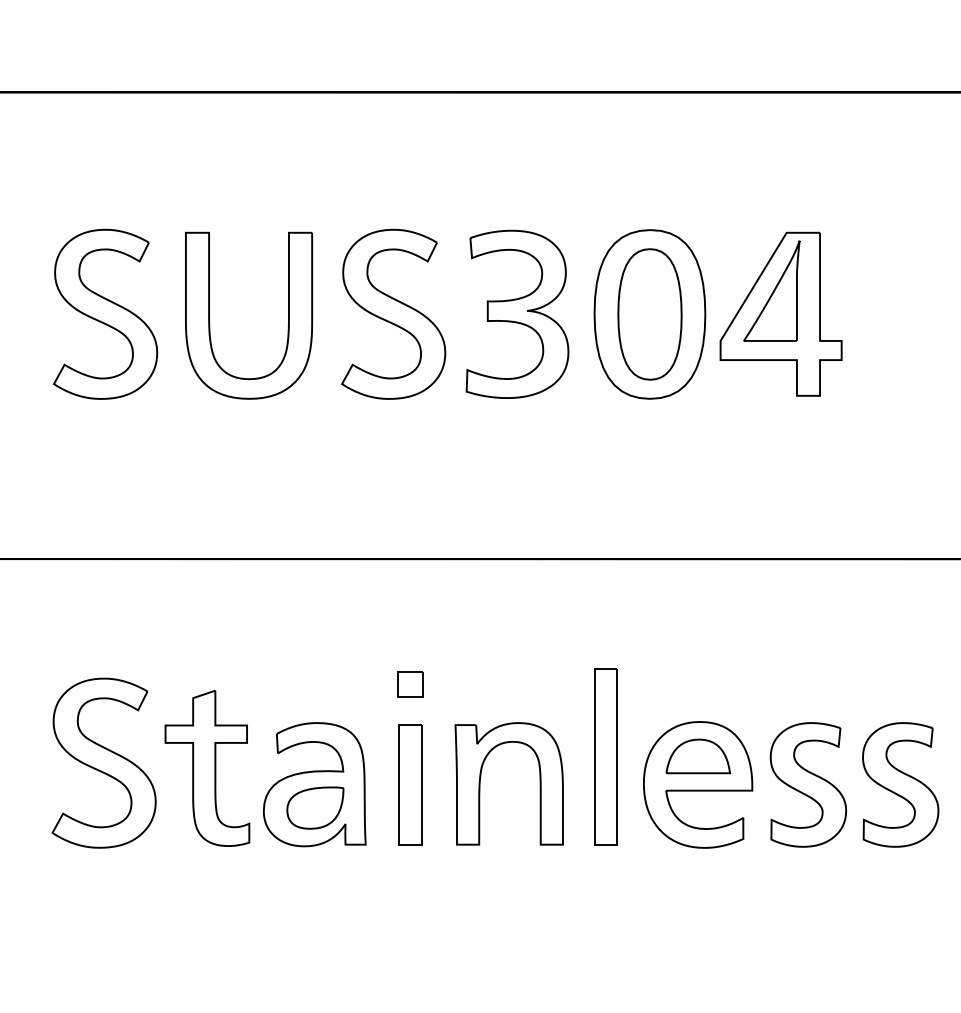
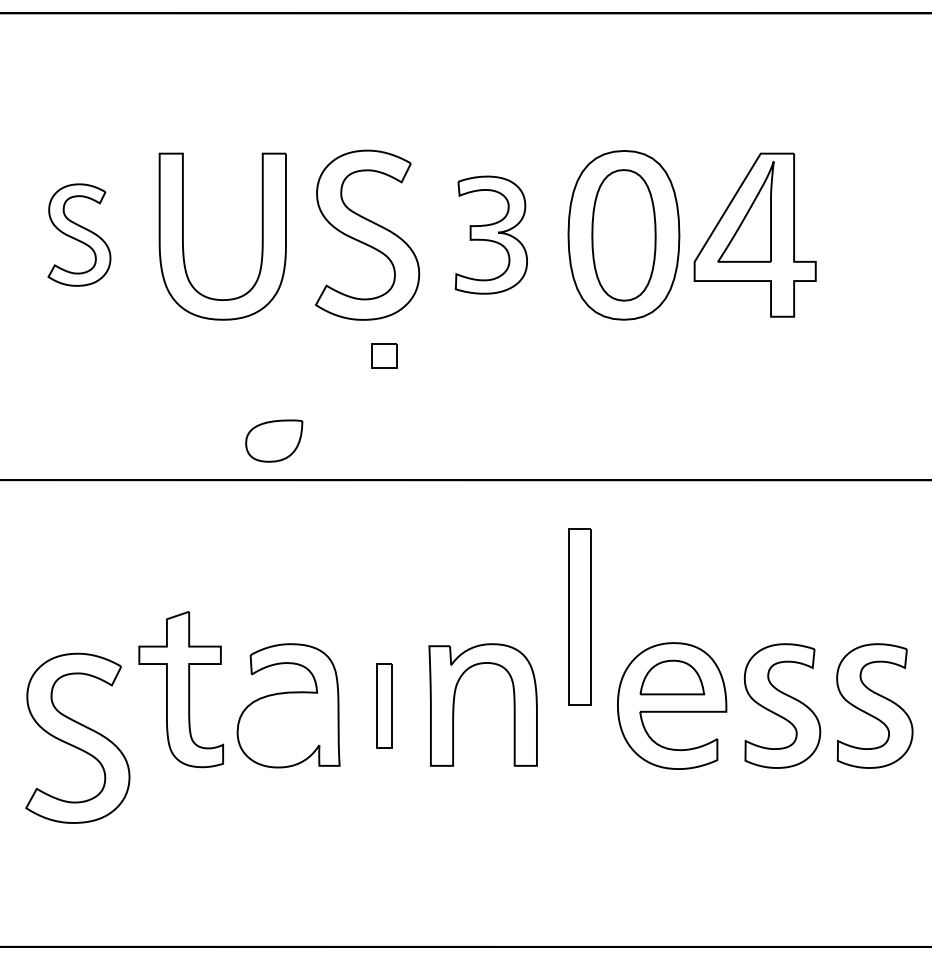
part: (105, 313) -> (79, 234), size x0.6
part: (517, 313) -> (491, 234), size x0.7
part: (410, 684) -> (384, 356), moved
part: (605, 756) -> (579, 616), moved
part: (103, 762) -> (77, 737), moved
part: (410, 784) -> (384, 705), size x0.7
part: (315, 807) -> (274, 440), moved

